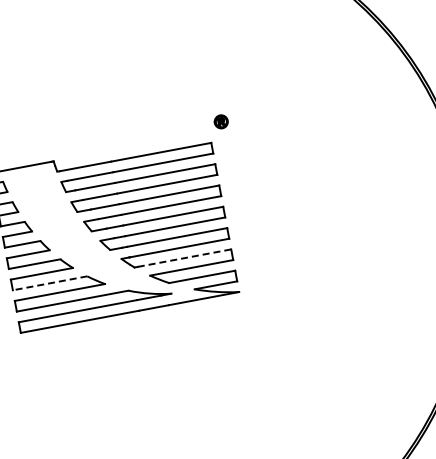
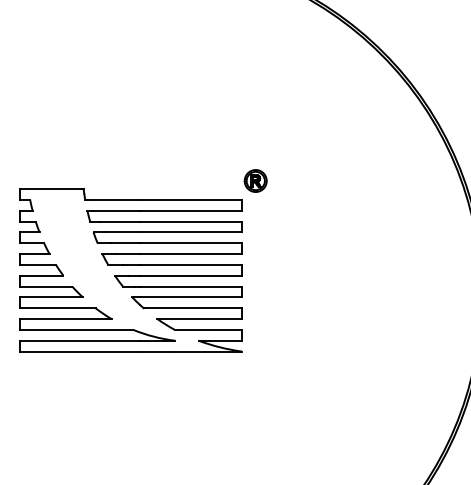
part: (221, 121) -> (255, 180), size x1.67
line: (184, 258) -> (194, 308), dashed -> solid
line: (49, 283) -> (57, 308), dashed -> solid

